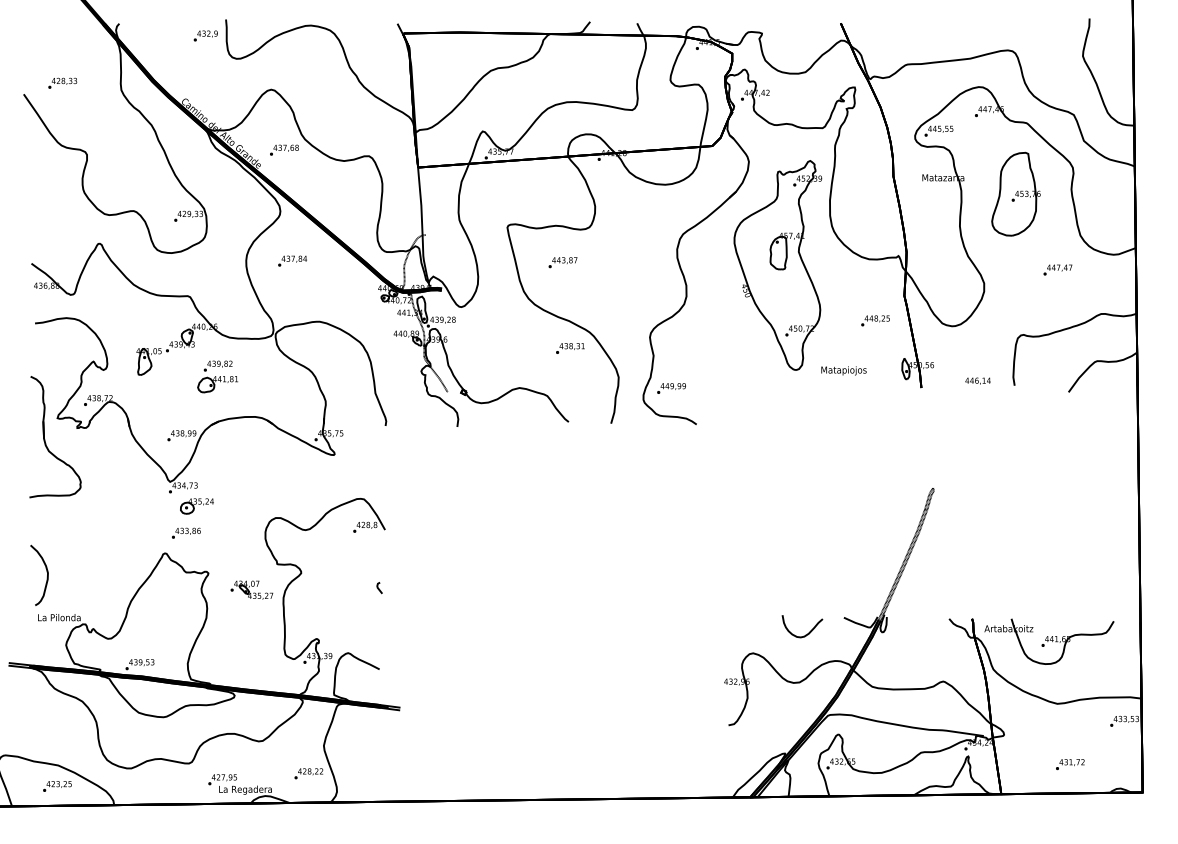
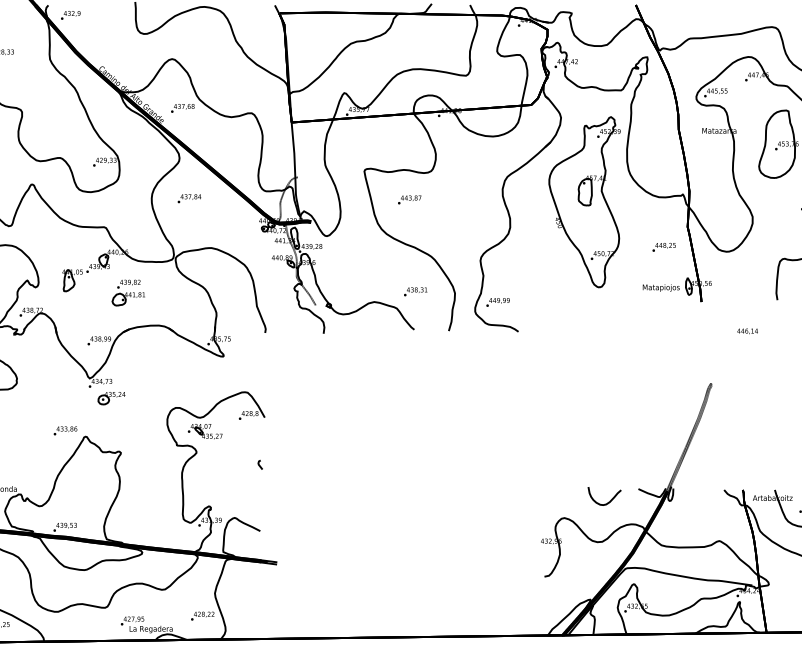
text: (205, 35) -> (70, 14), moved
text: (570, 348) -> (415, 291), moved
text: (843, 370) -> (660, 287), moved
text: (977, 380) -> (747, 330), moved
text: (186, 532) -> (65, 430), moved
part: (251, 589) -> (204, 431), moved

